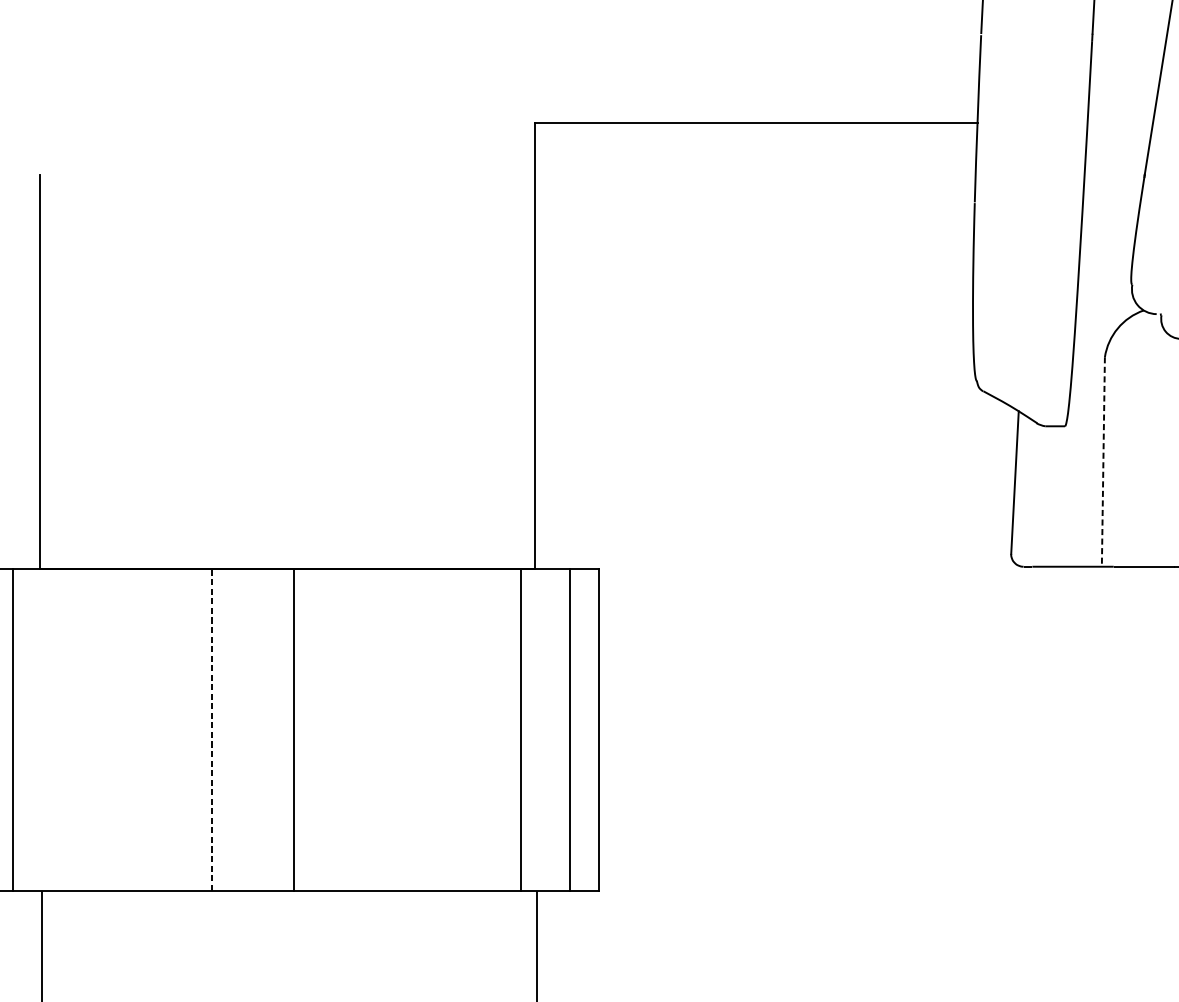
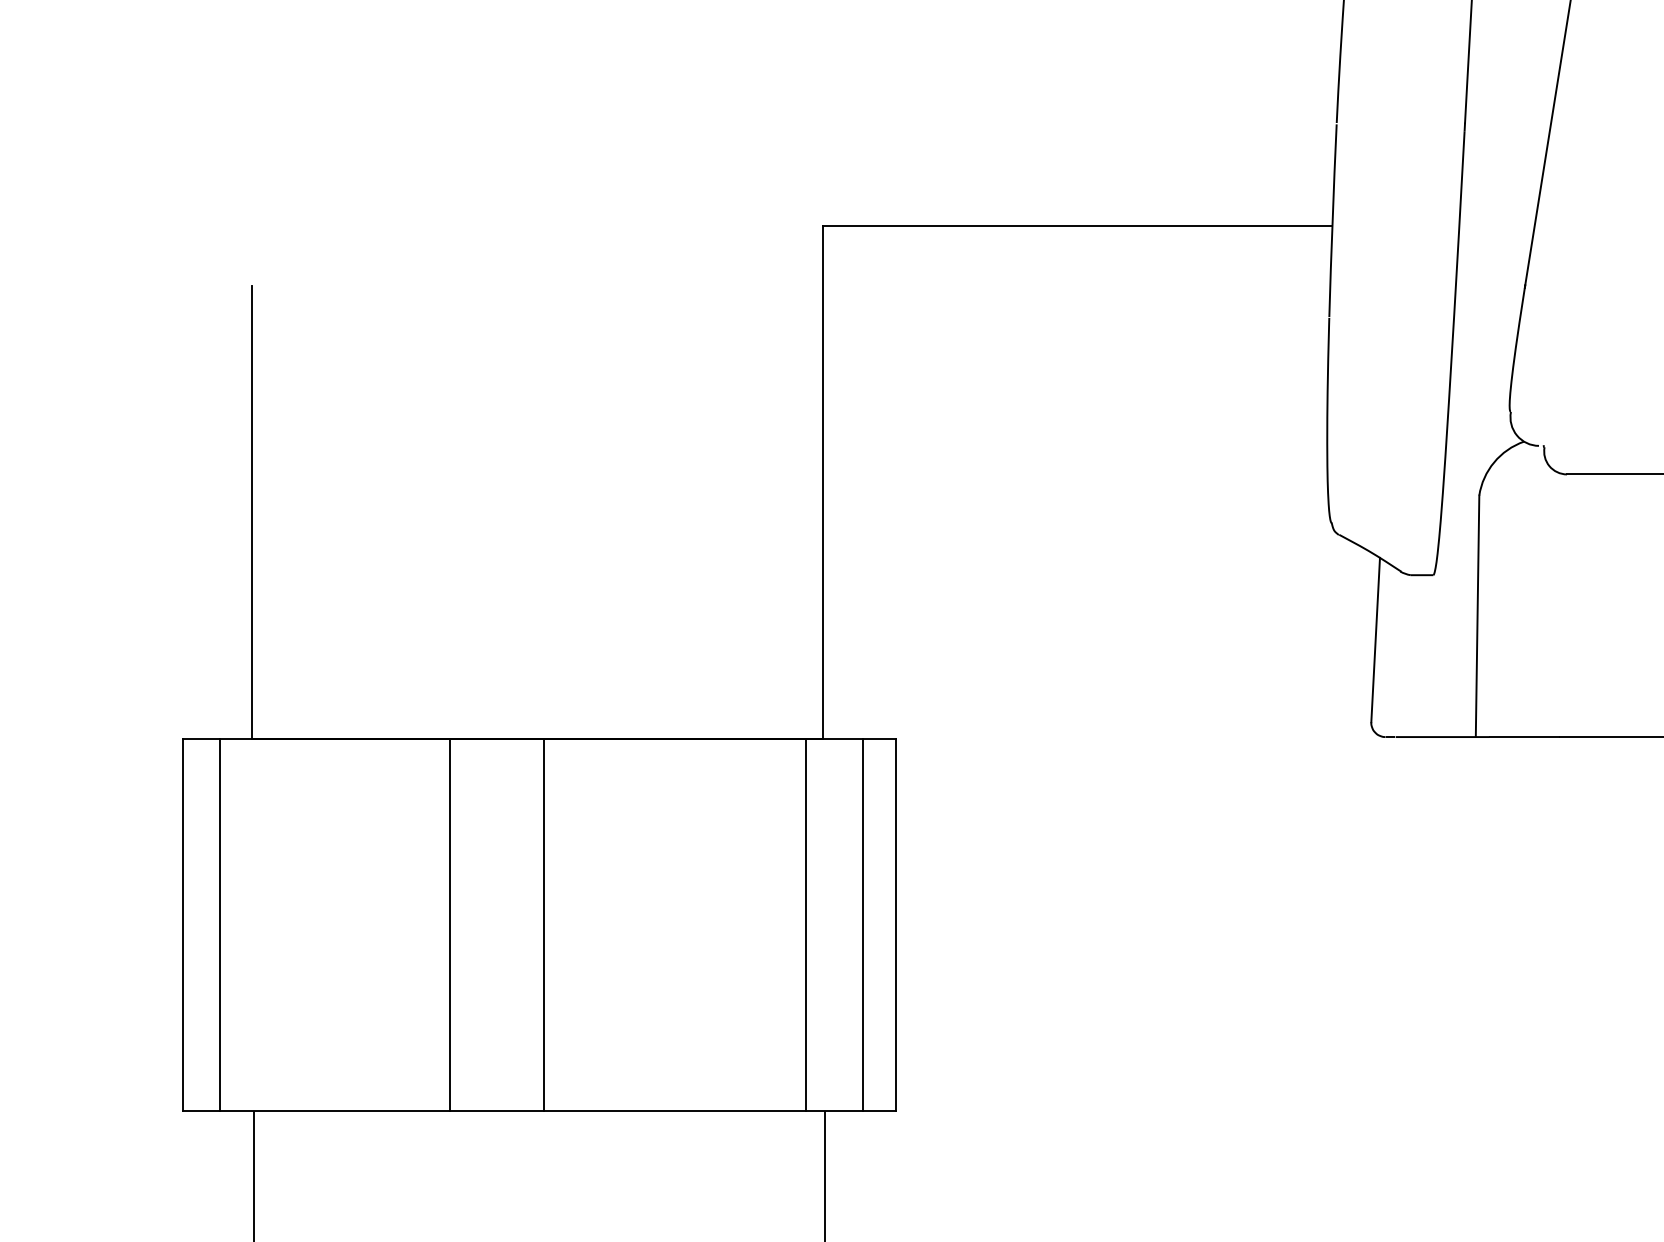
line: (1103, 462) -> (1477, 616), dashed -> solid
line: (211, 729) -> (449, 924), dashed -> solid

